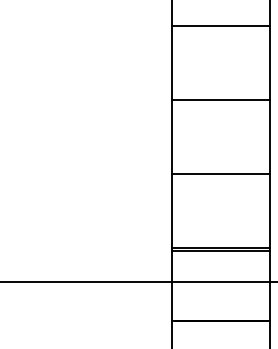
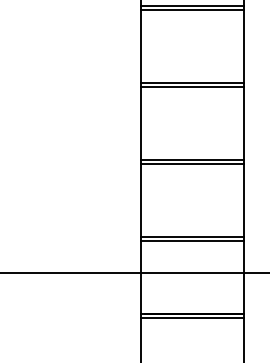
line: (221, 29) -> (192, 9), added
line: (221, 103) -> (192, 86), added
line: (221, 177) -> (192, 163), added
line: (221, 325) -> (192, 318), added

